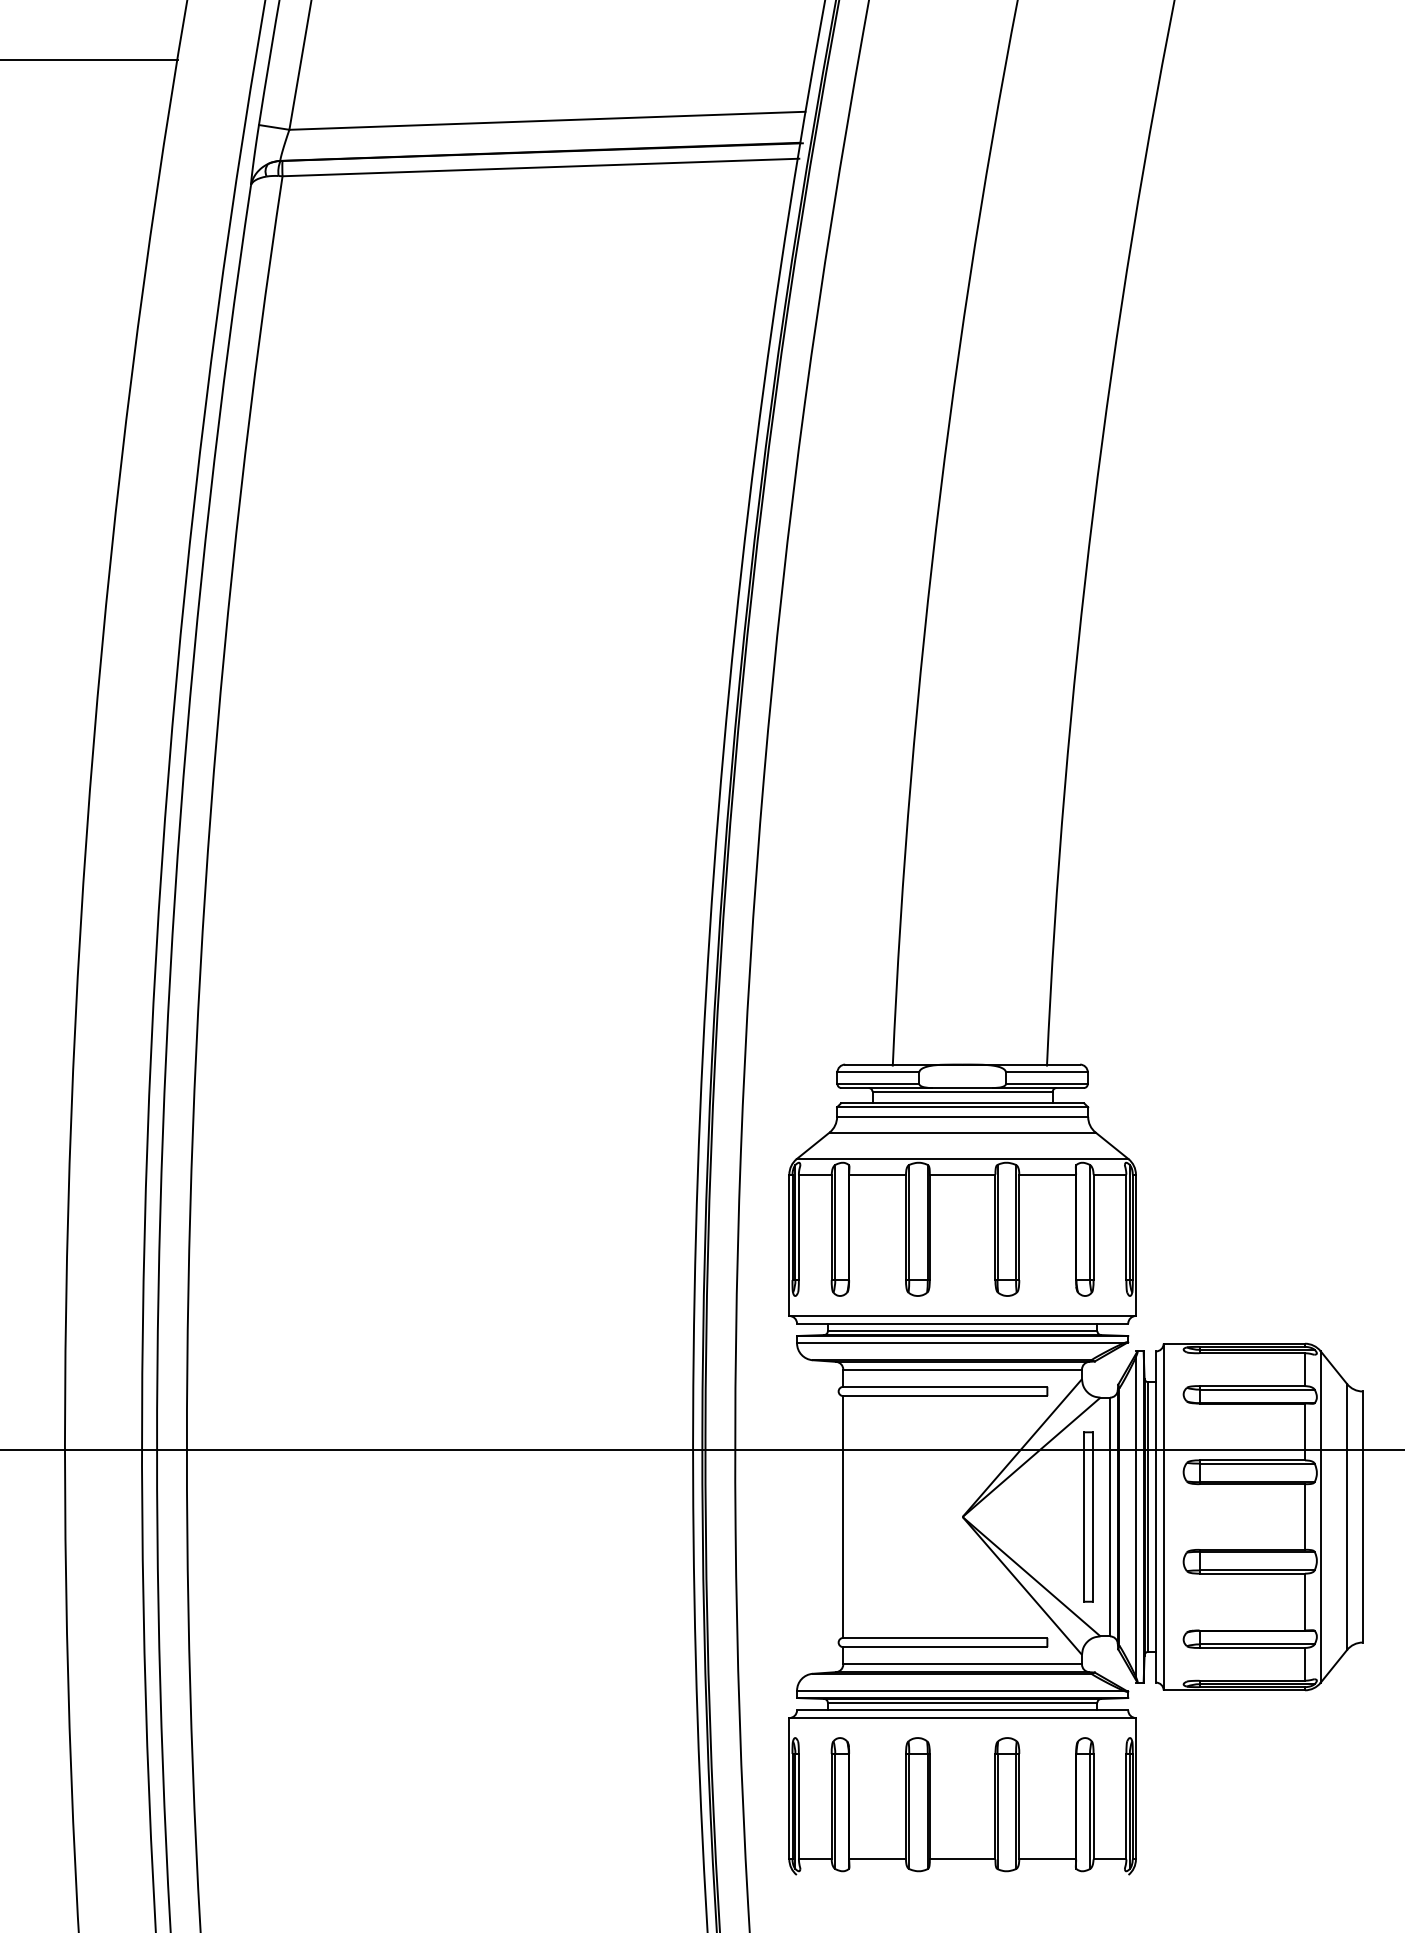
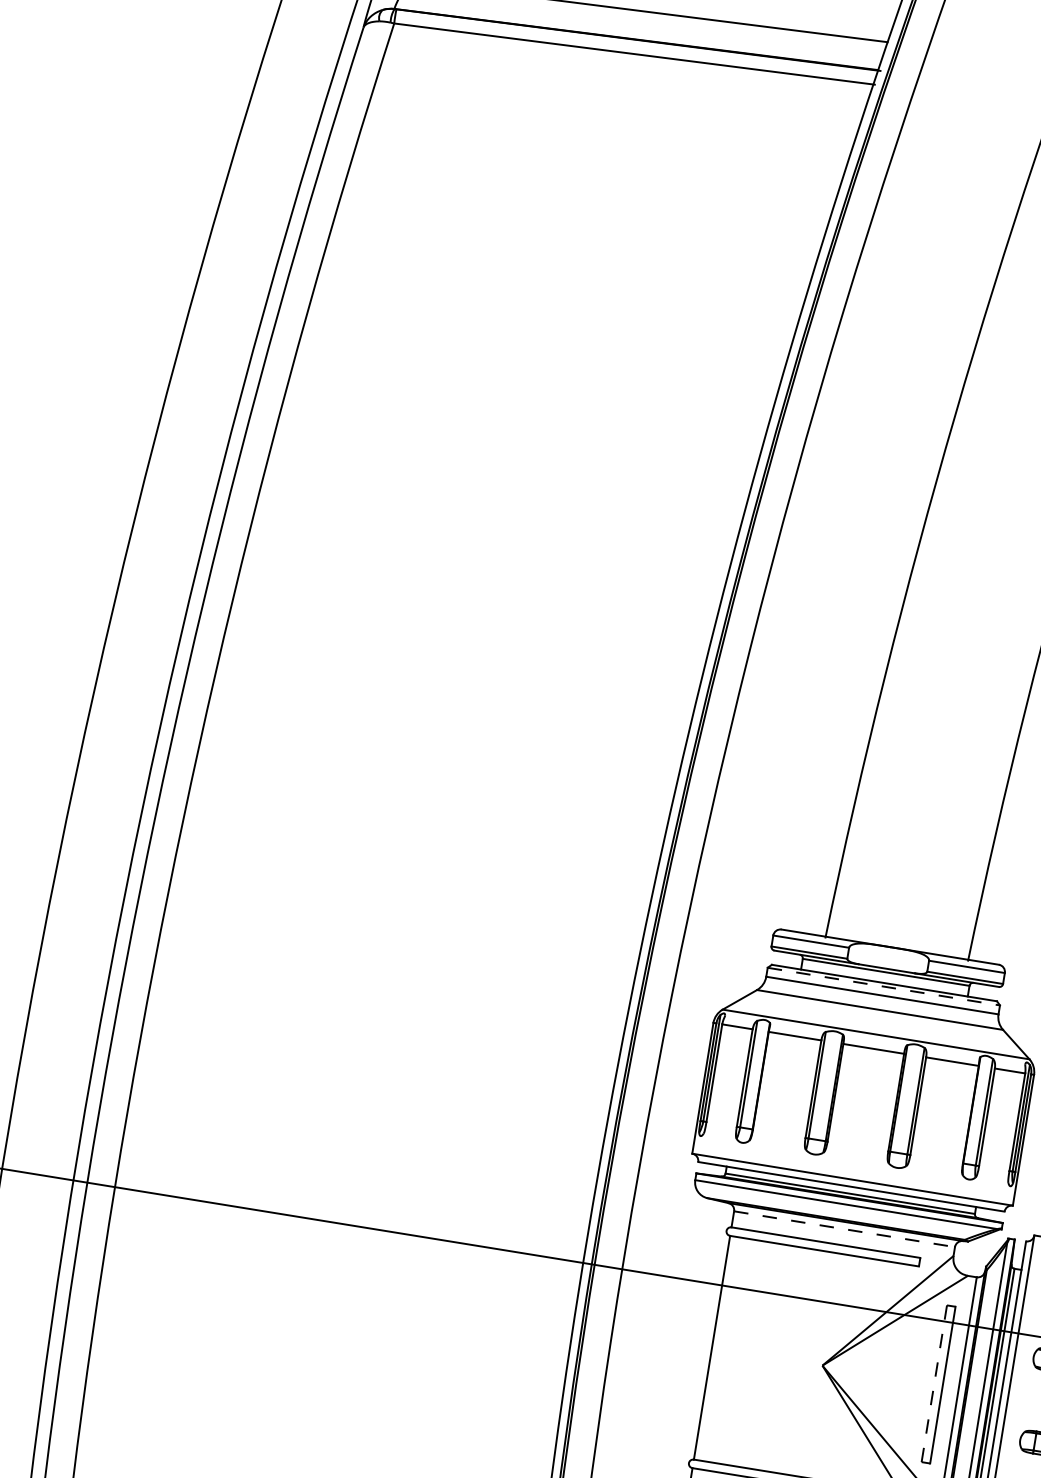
line: (962, 1107) -> (883, 986), solid -> dashed
line: (963, 1369) -> (845, 1229), solid -> dashed
line: (1083, 1517) -> (934, 1384), solid -> dashed

